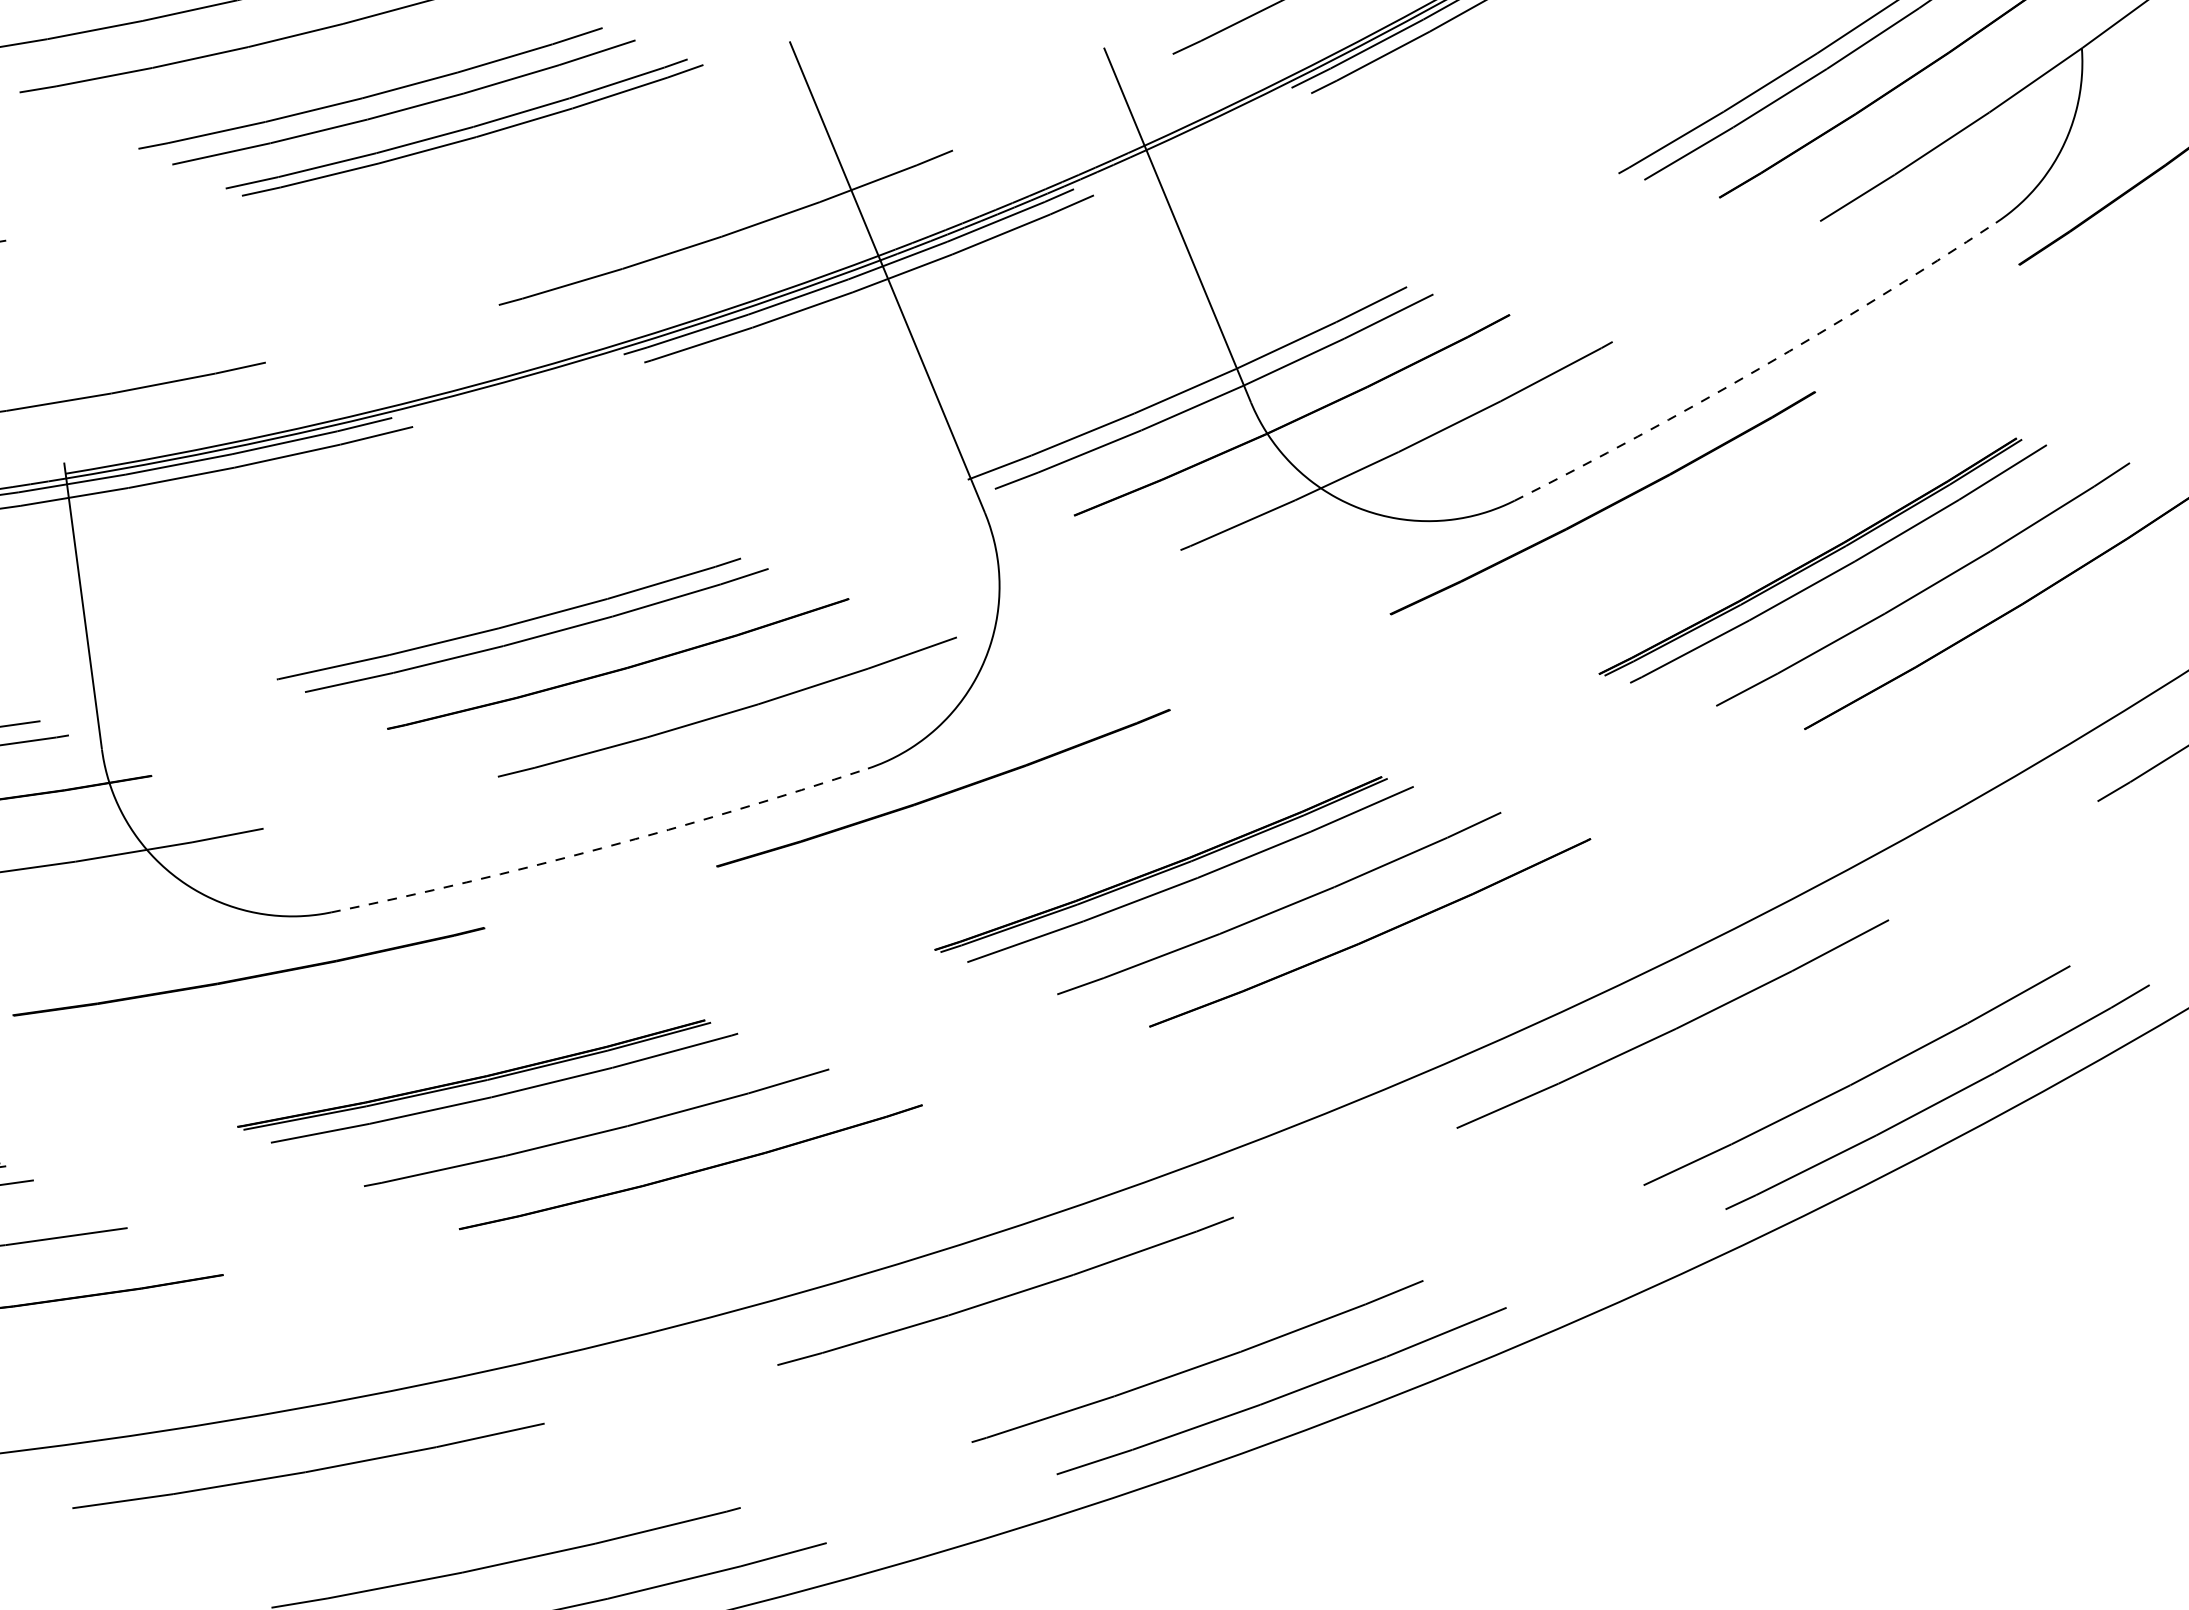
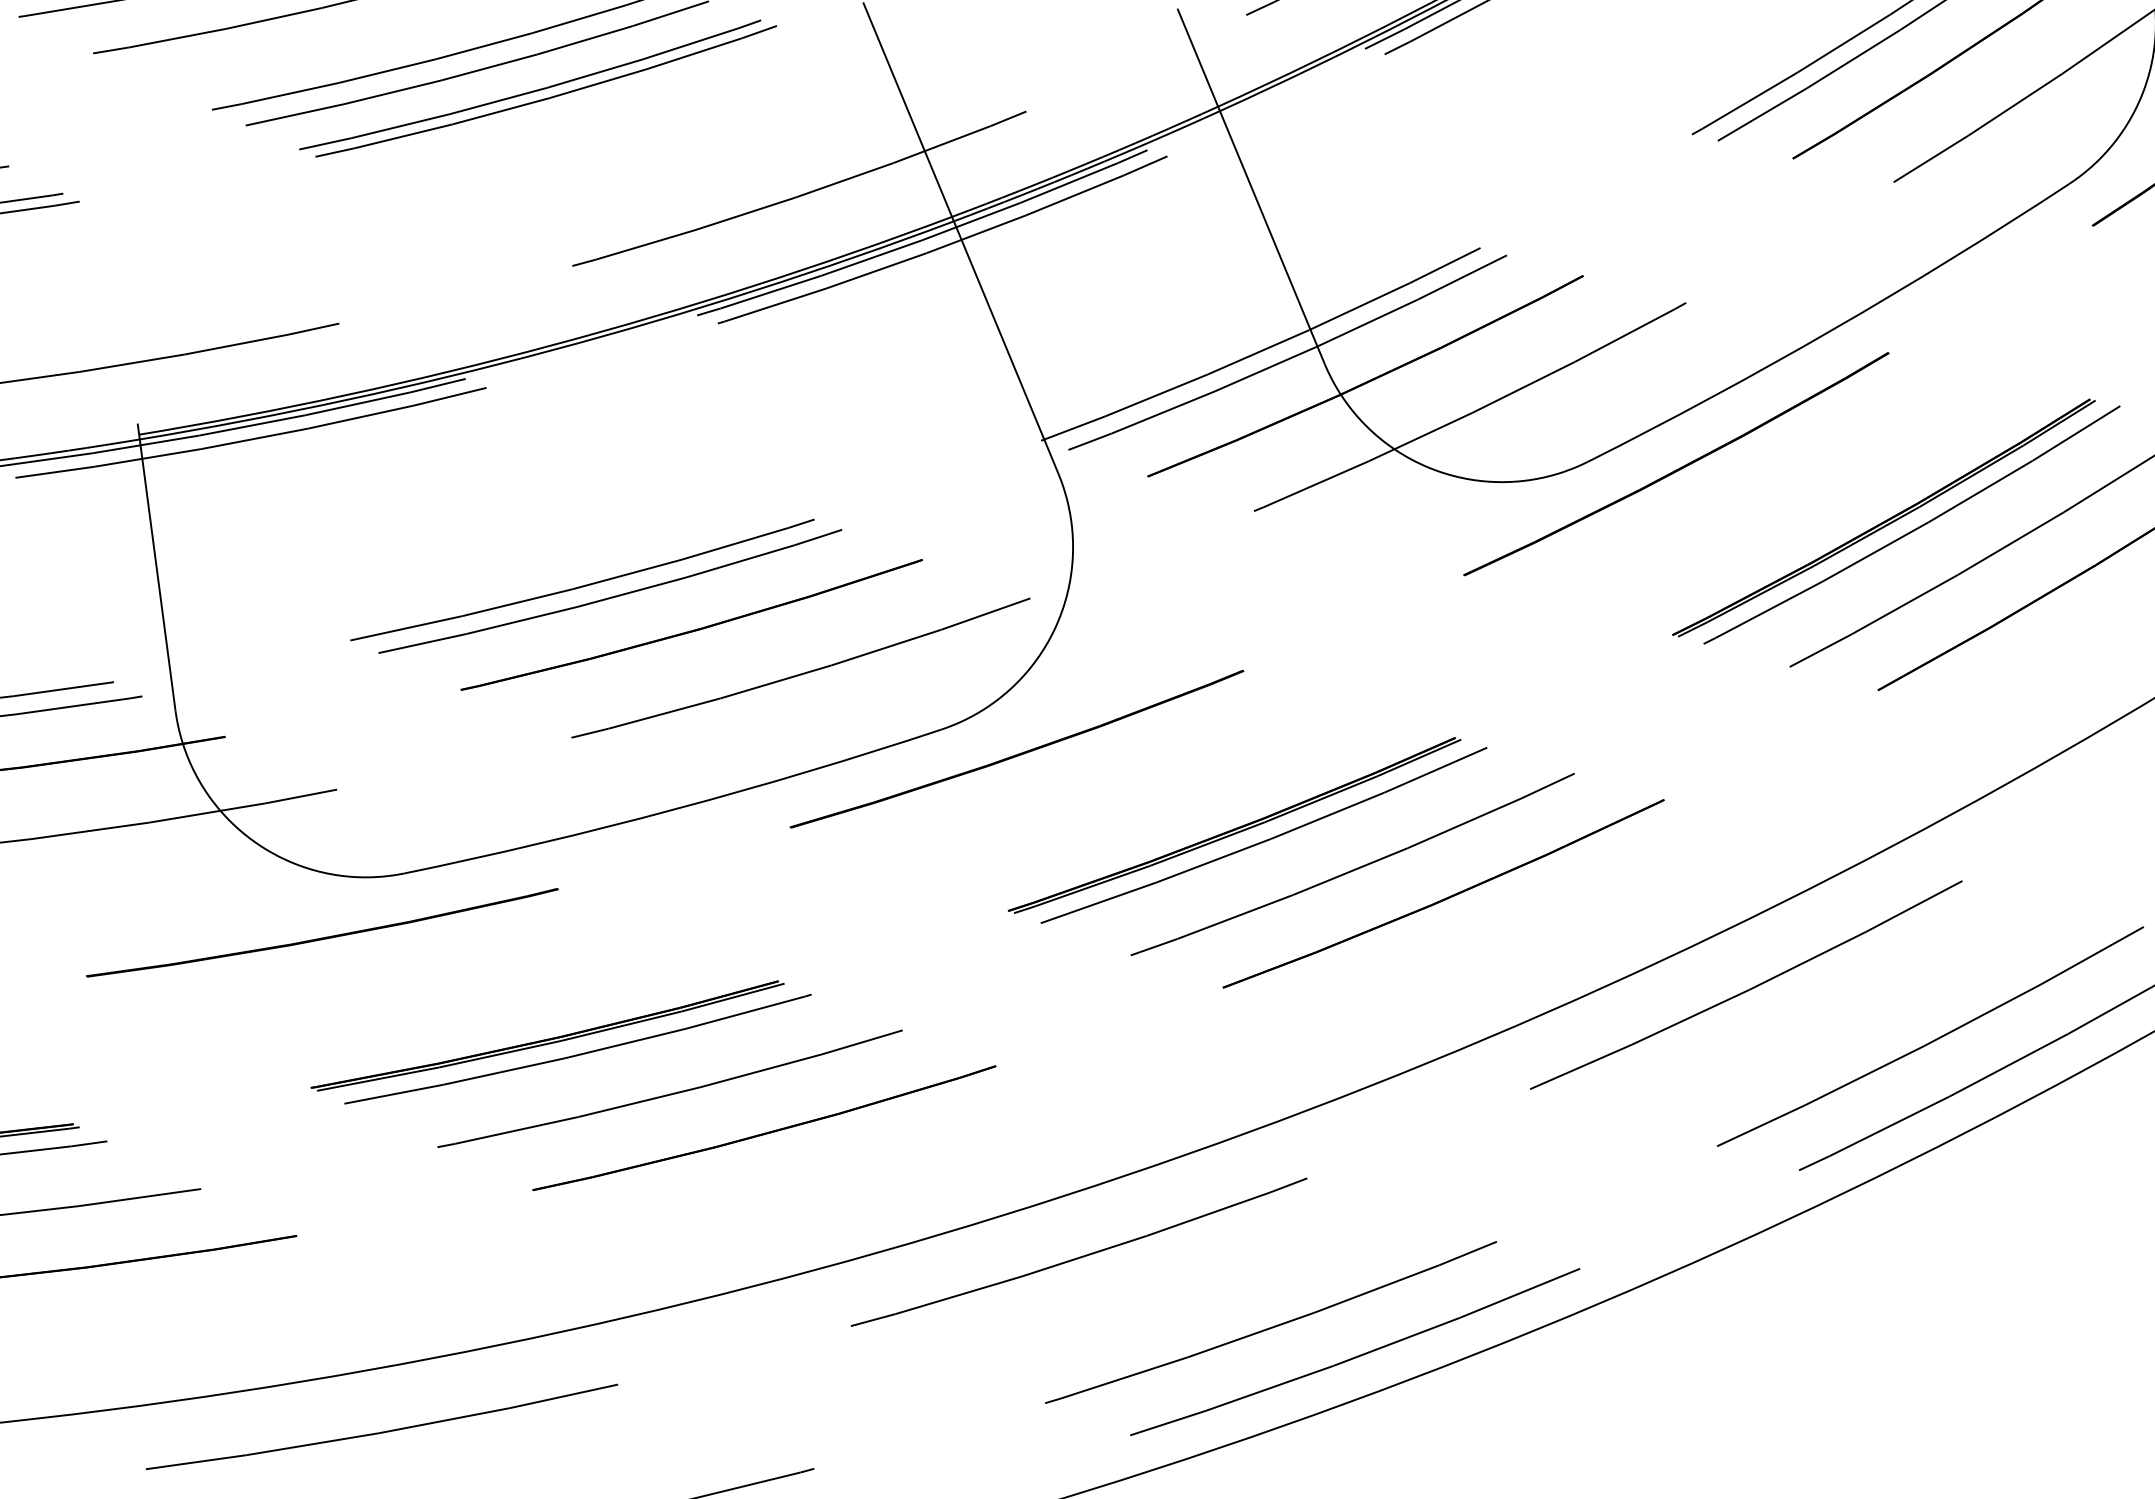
arc: (1759, 368) -> (1833, 329), dashed -> solid
arc: (601, 848) -> (675, 809), dashed -> solid

